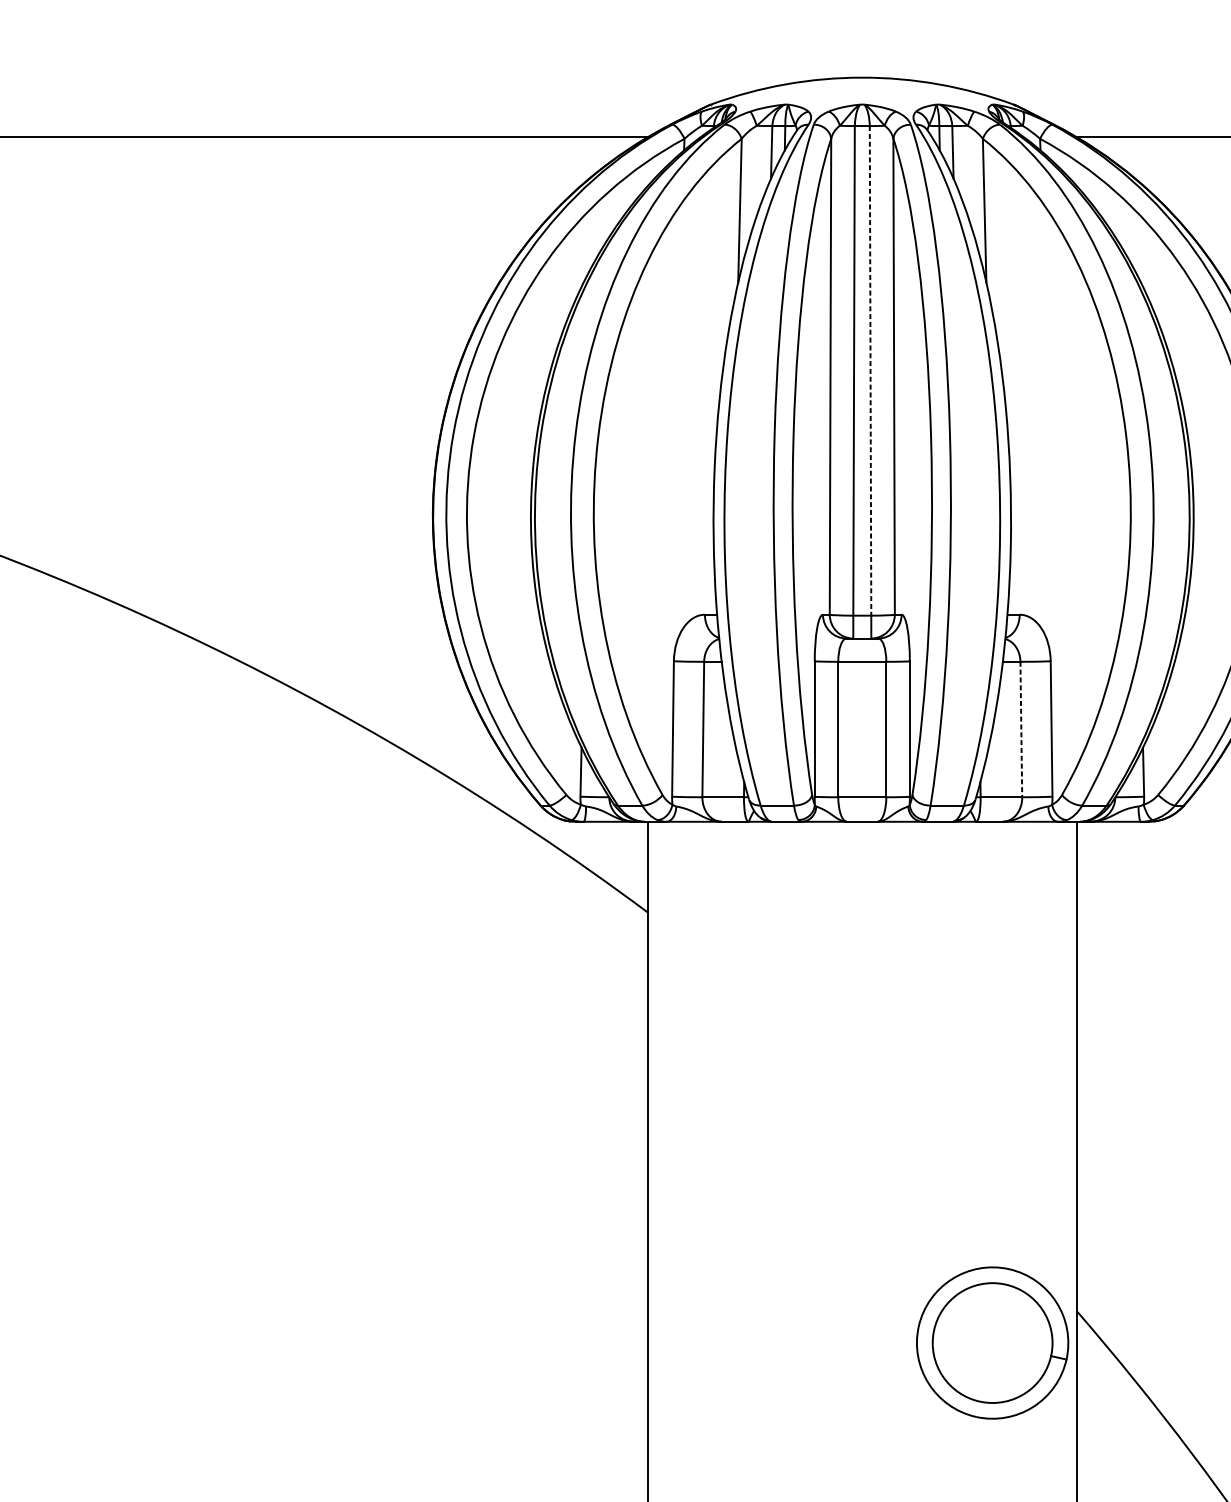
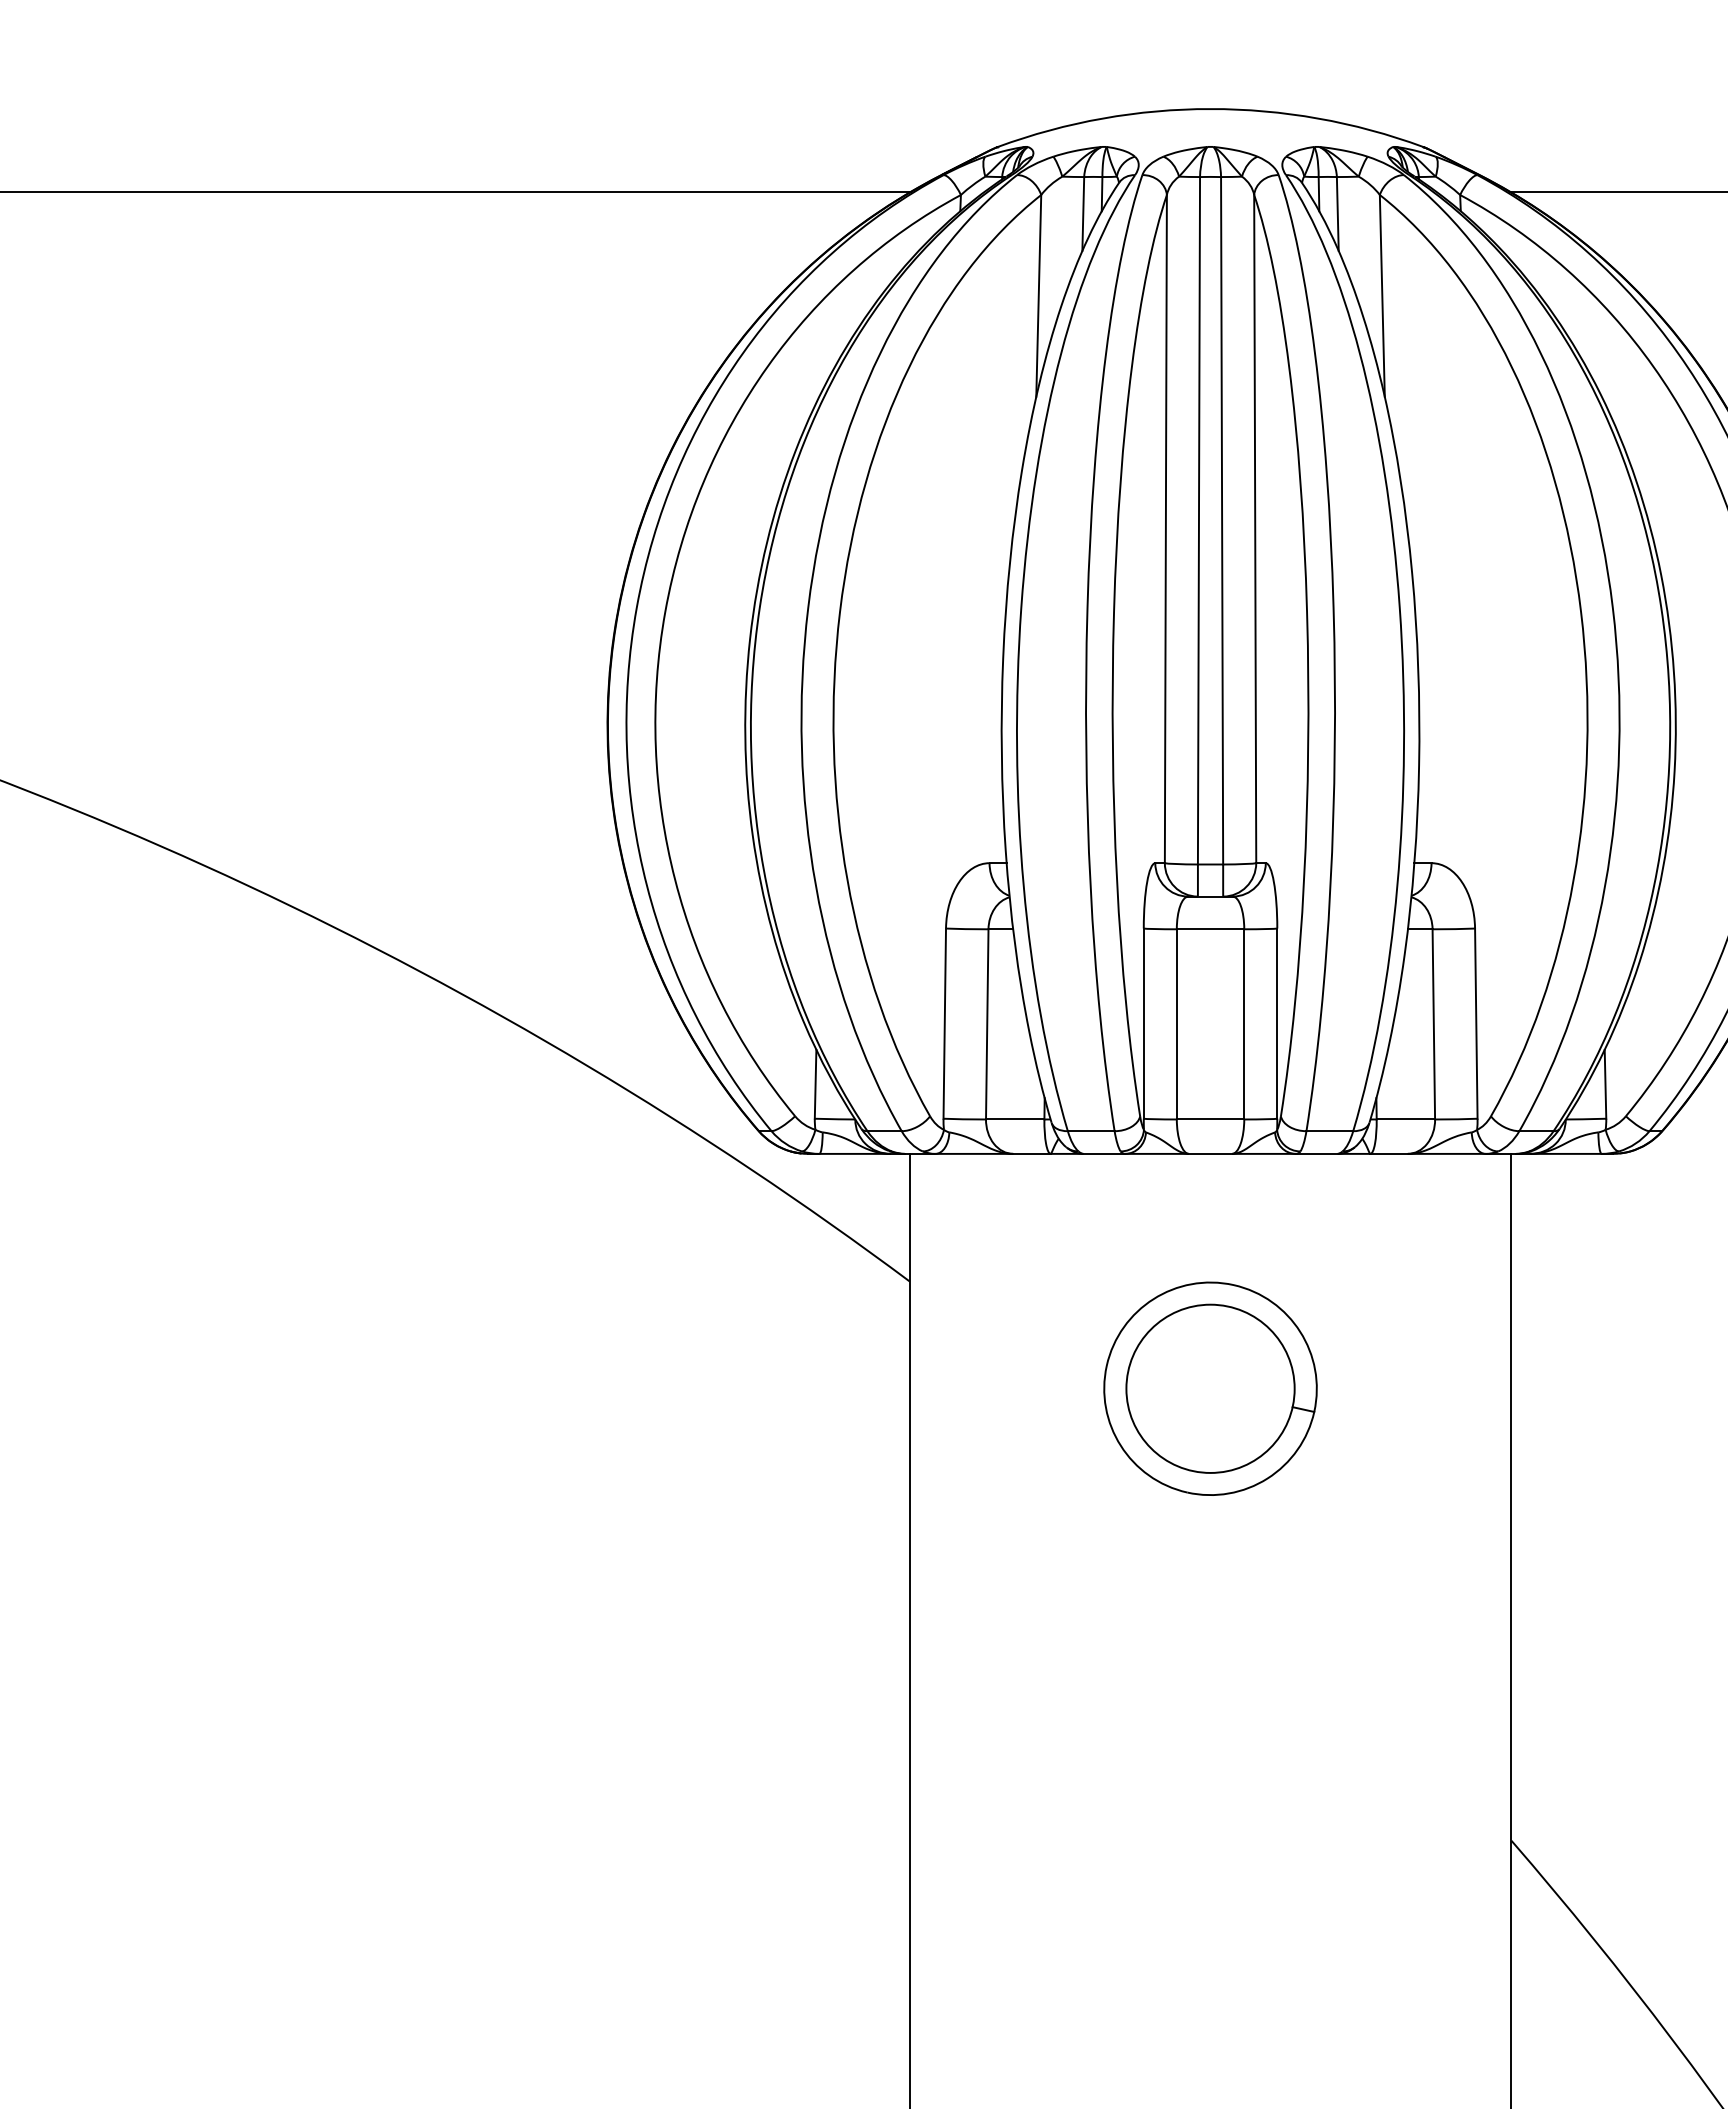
line: (870, 370) -> (1222, 520), dashed -> solid
line: (1021, 729) -> (1433, 1024), dashed -> solid
part: (992, 1342) -> (1210, 1388), moved

